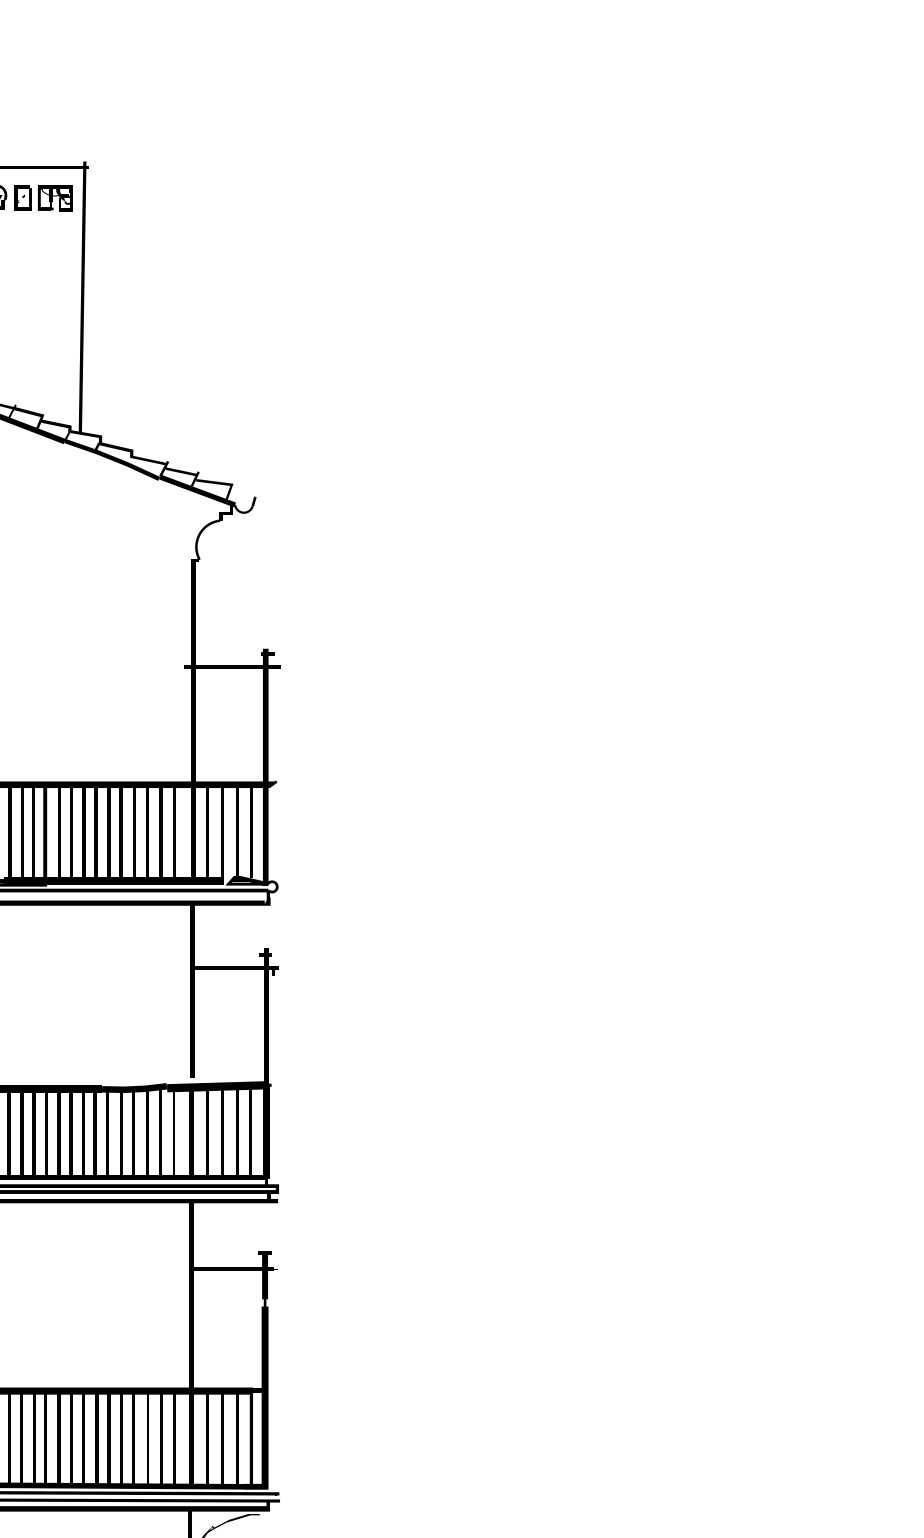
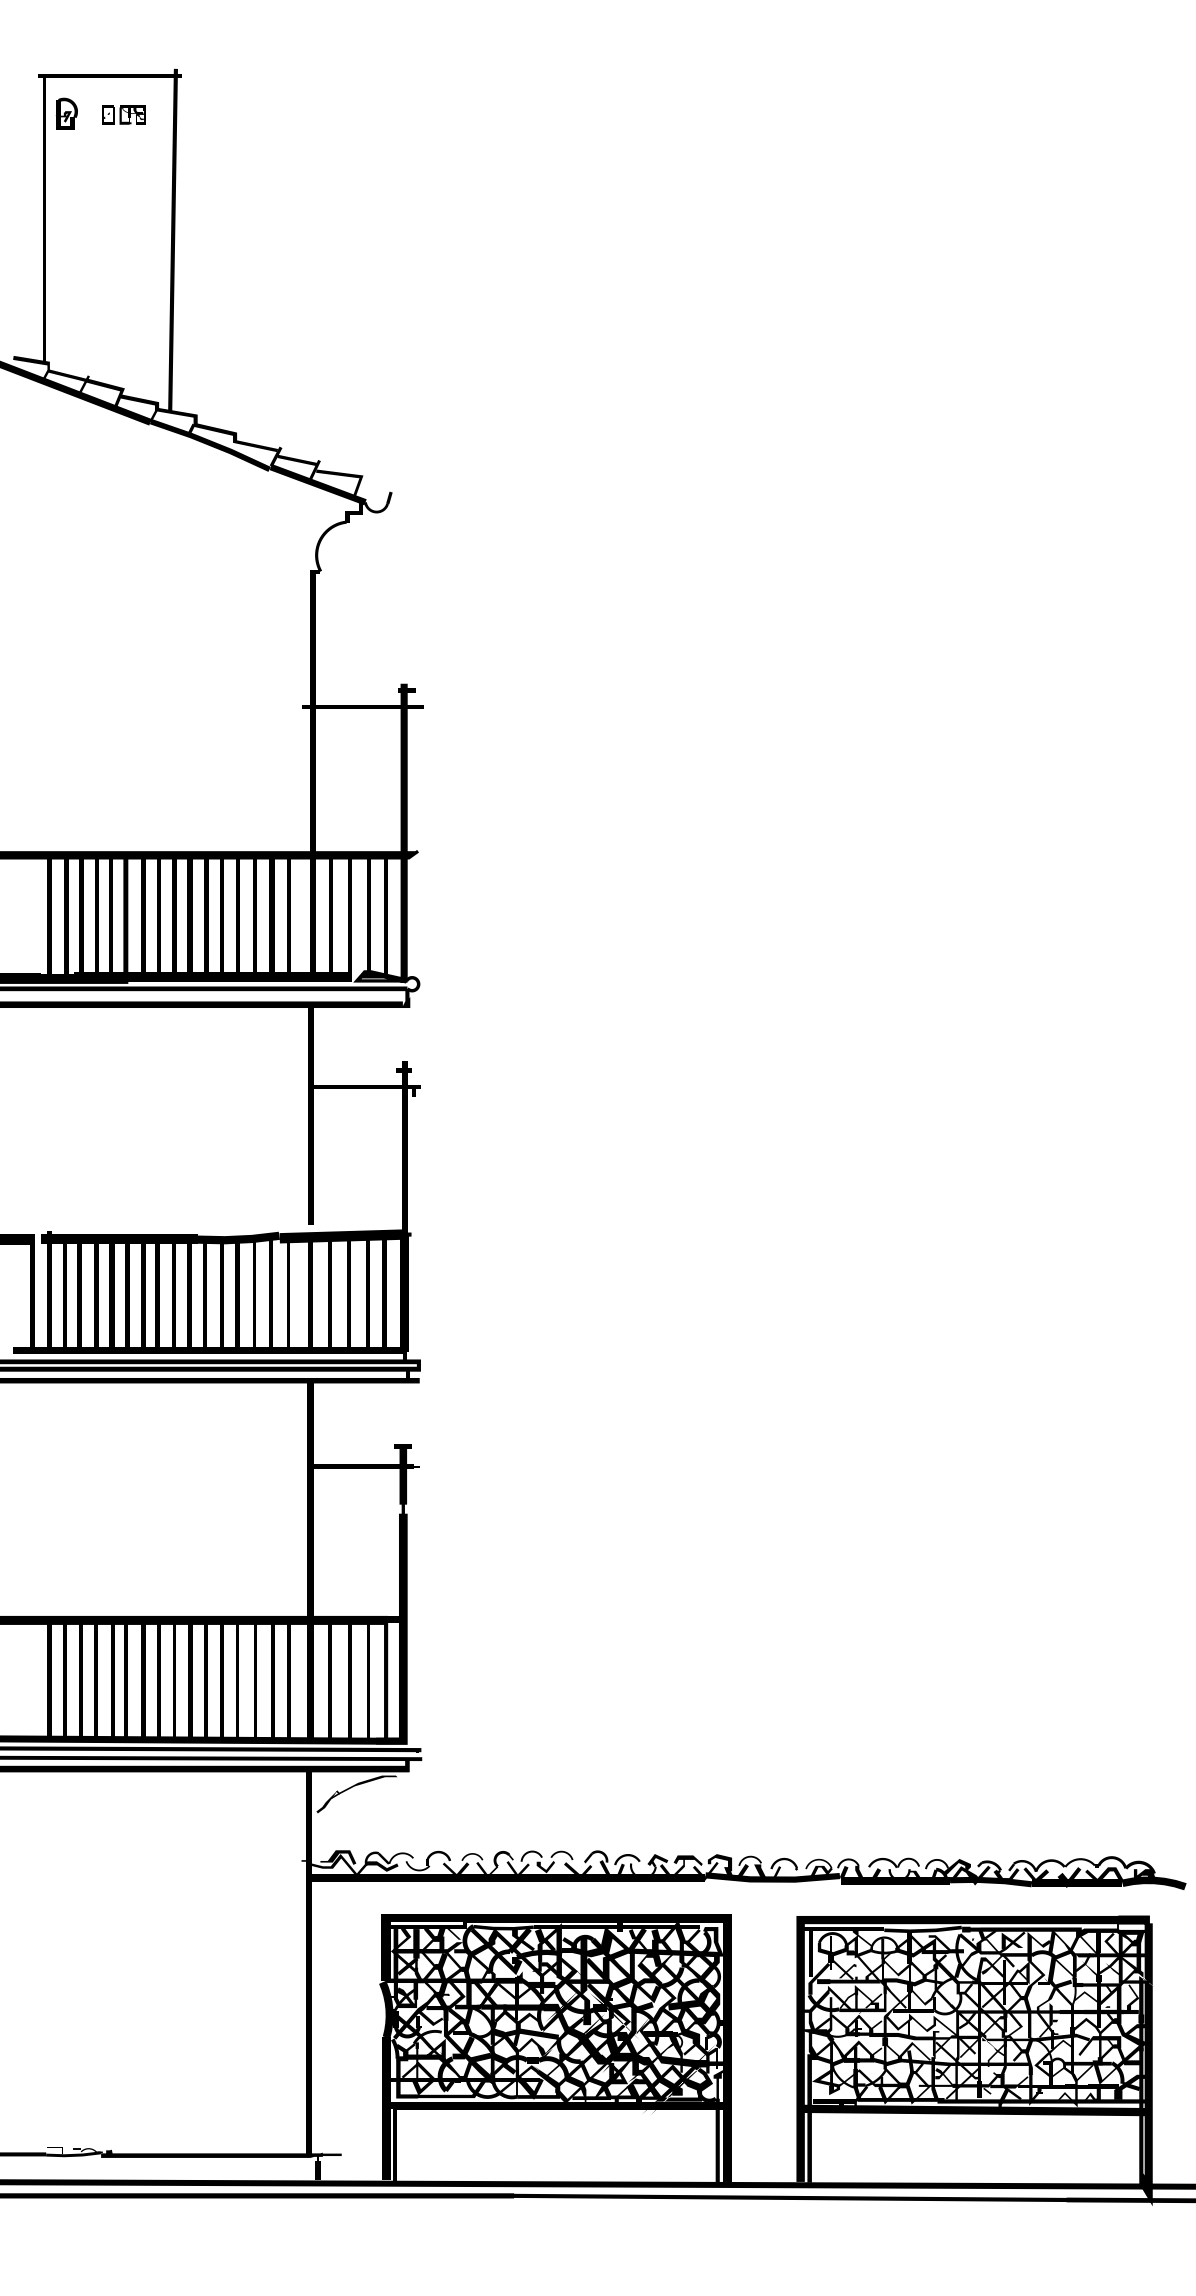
part: (43, 197) -> (123, 114), size x0.6

